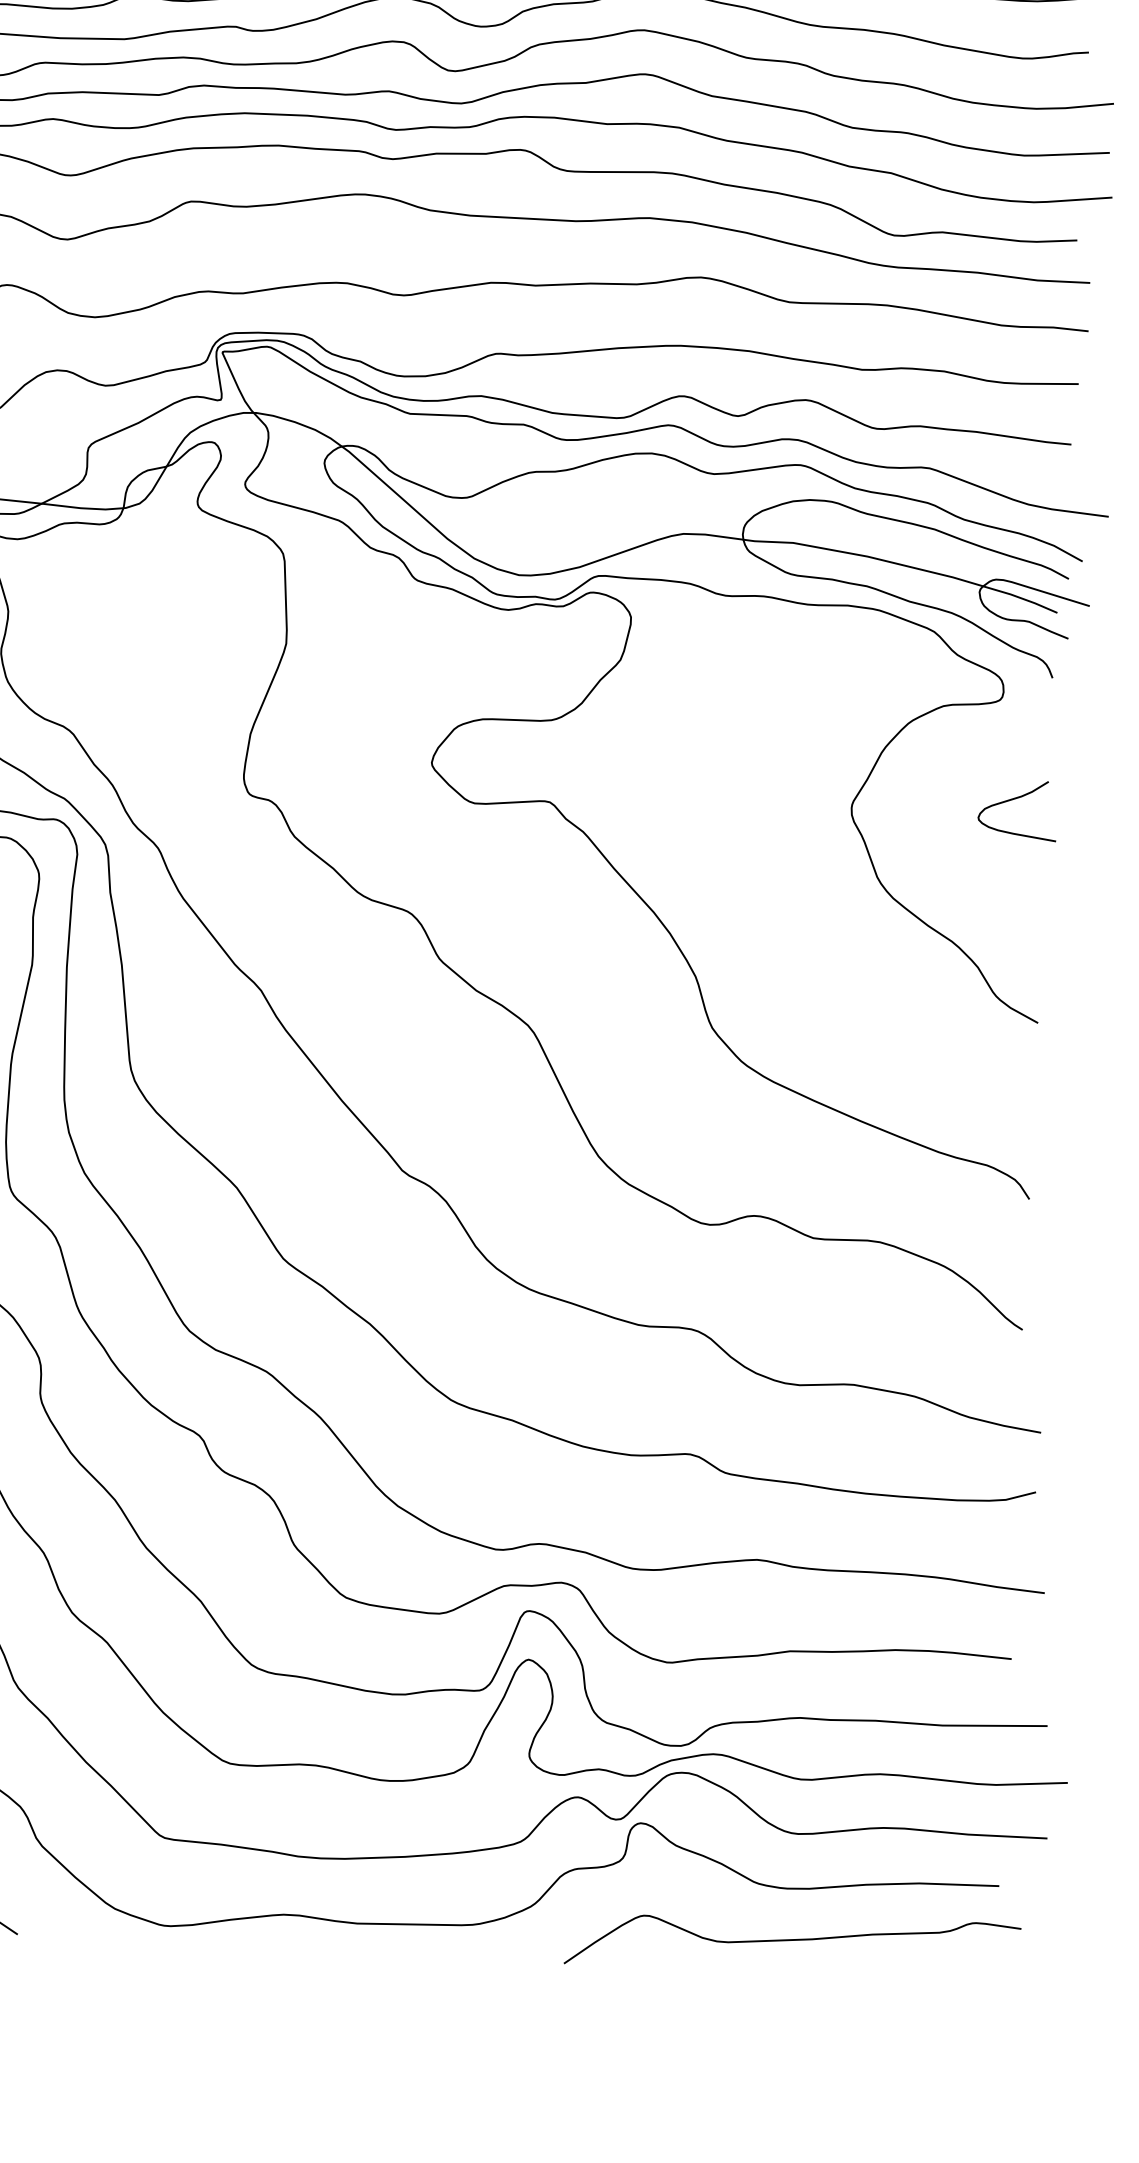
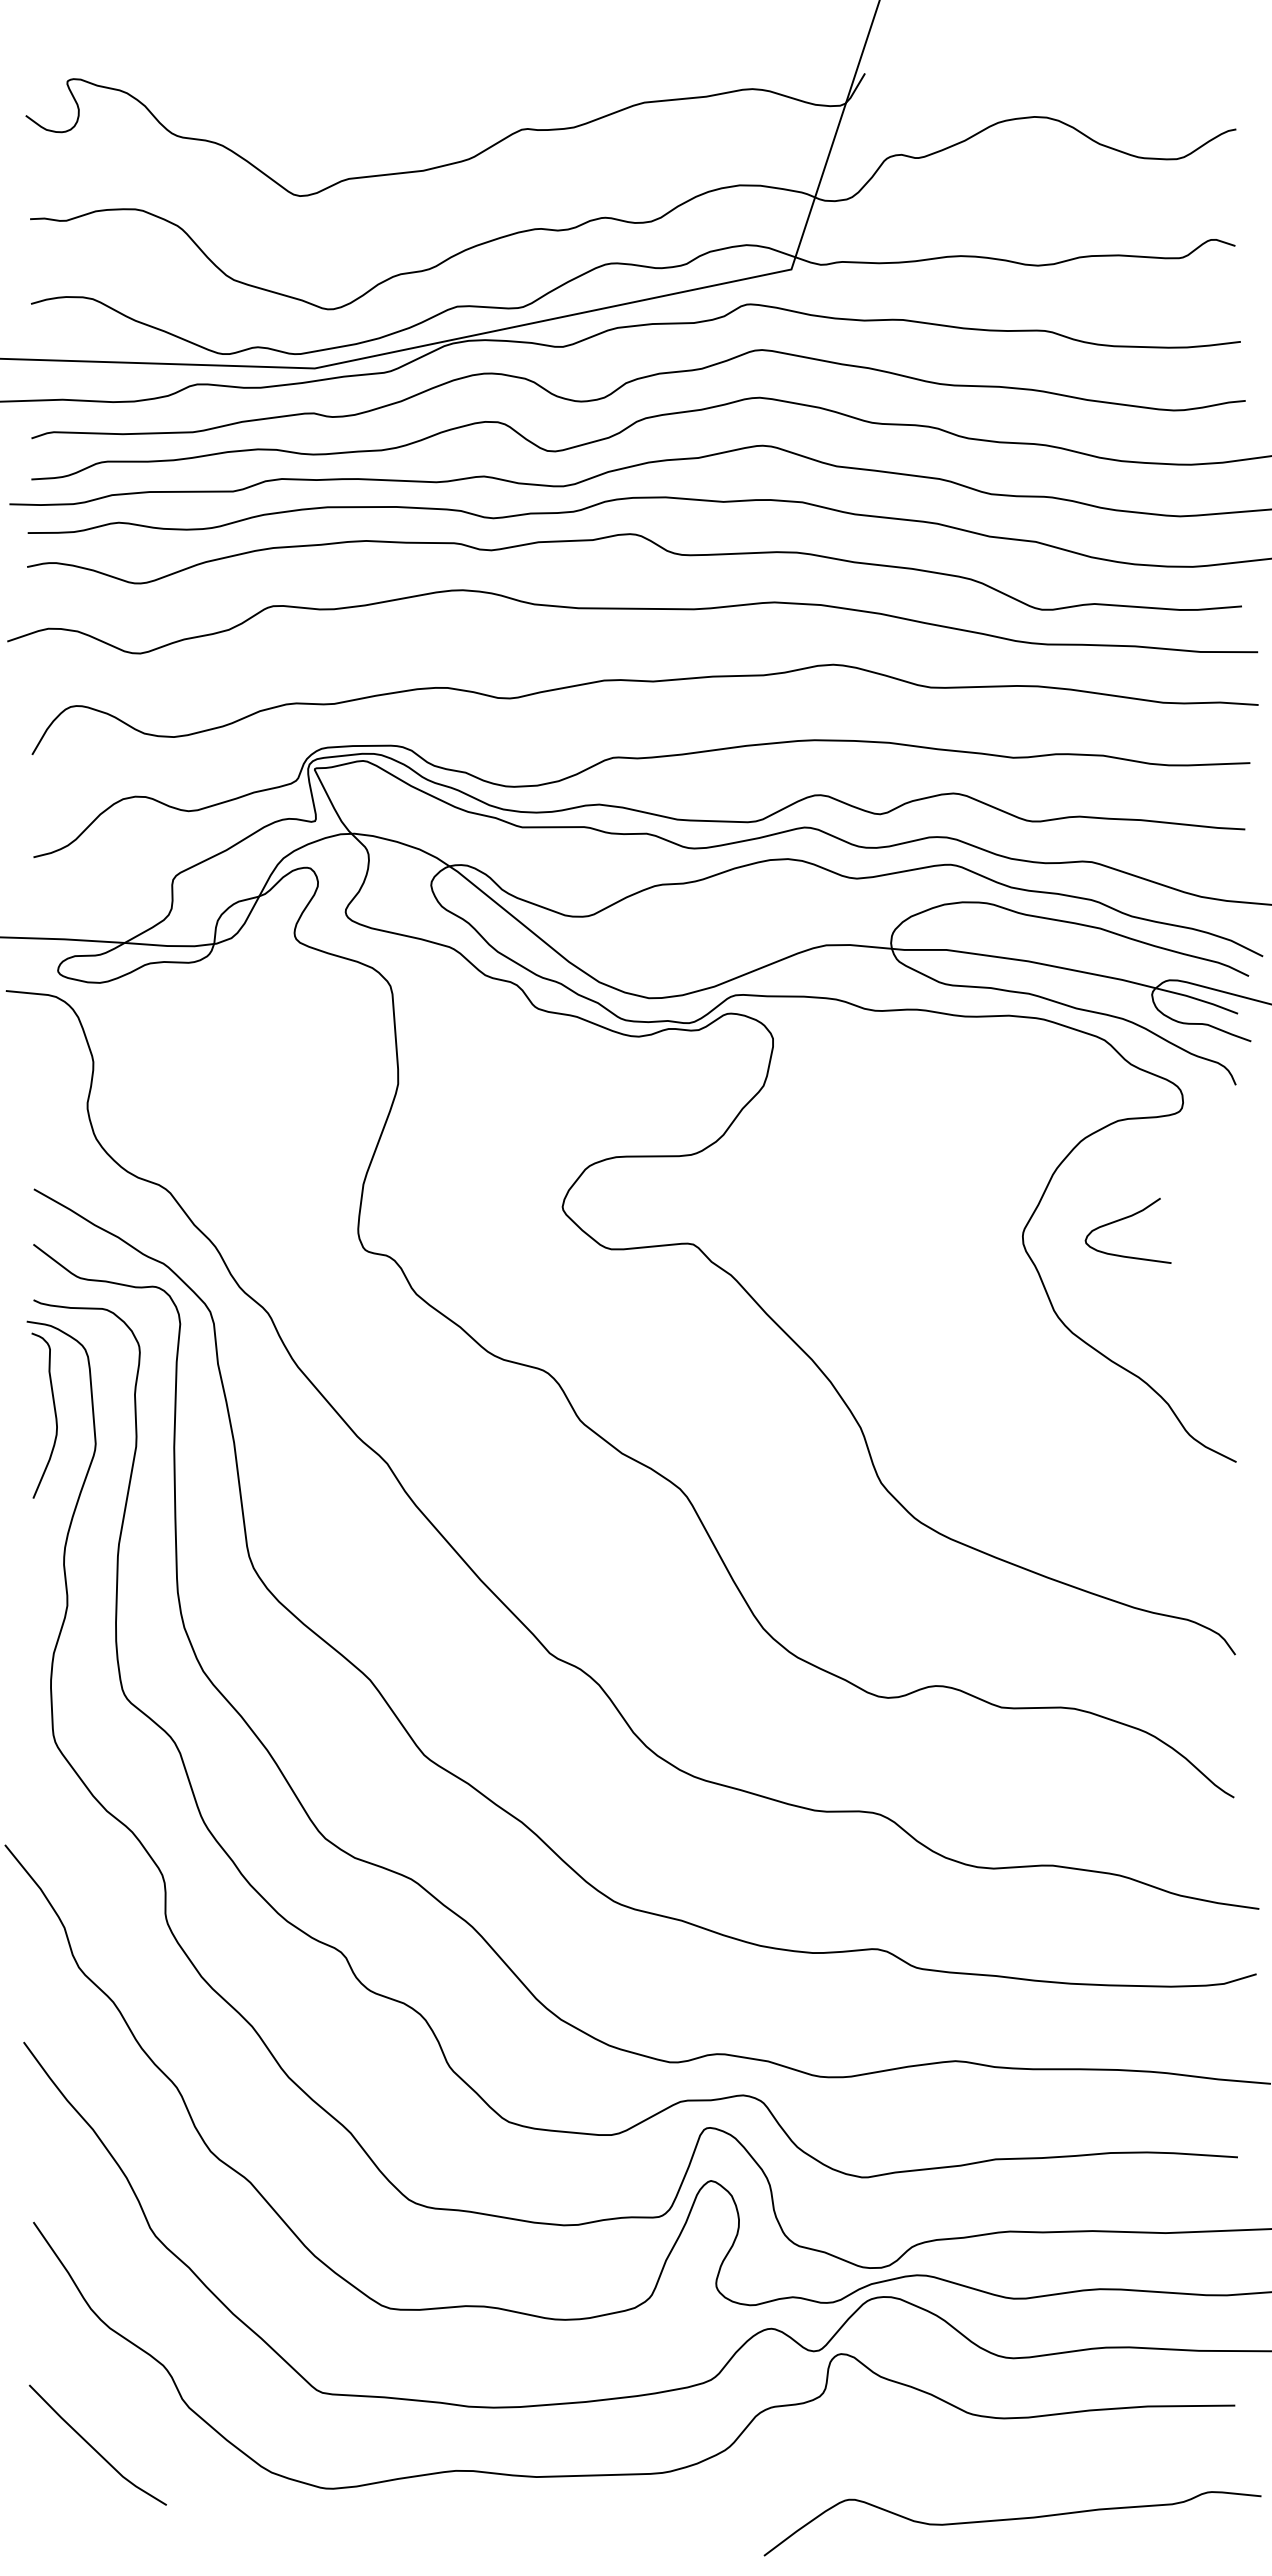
curve: (1014, 799) -> (1124, 1219), moved
curve: (792, 1941) -> (1012, 2520), moved

